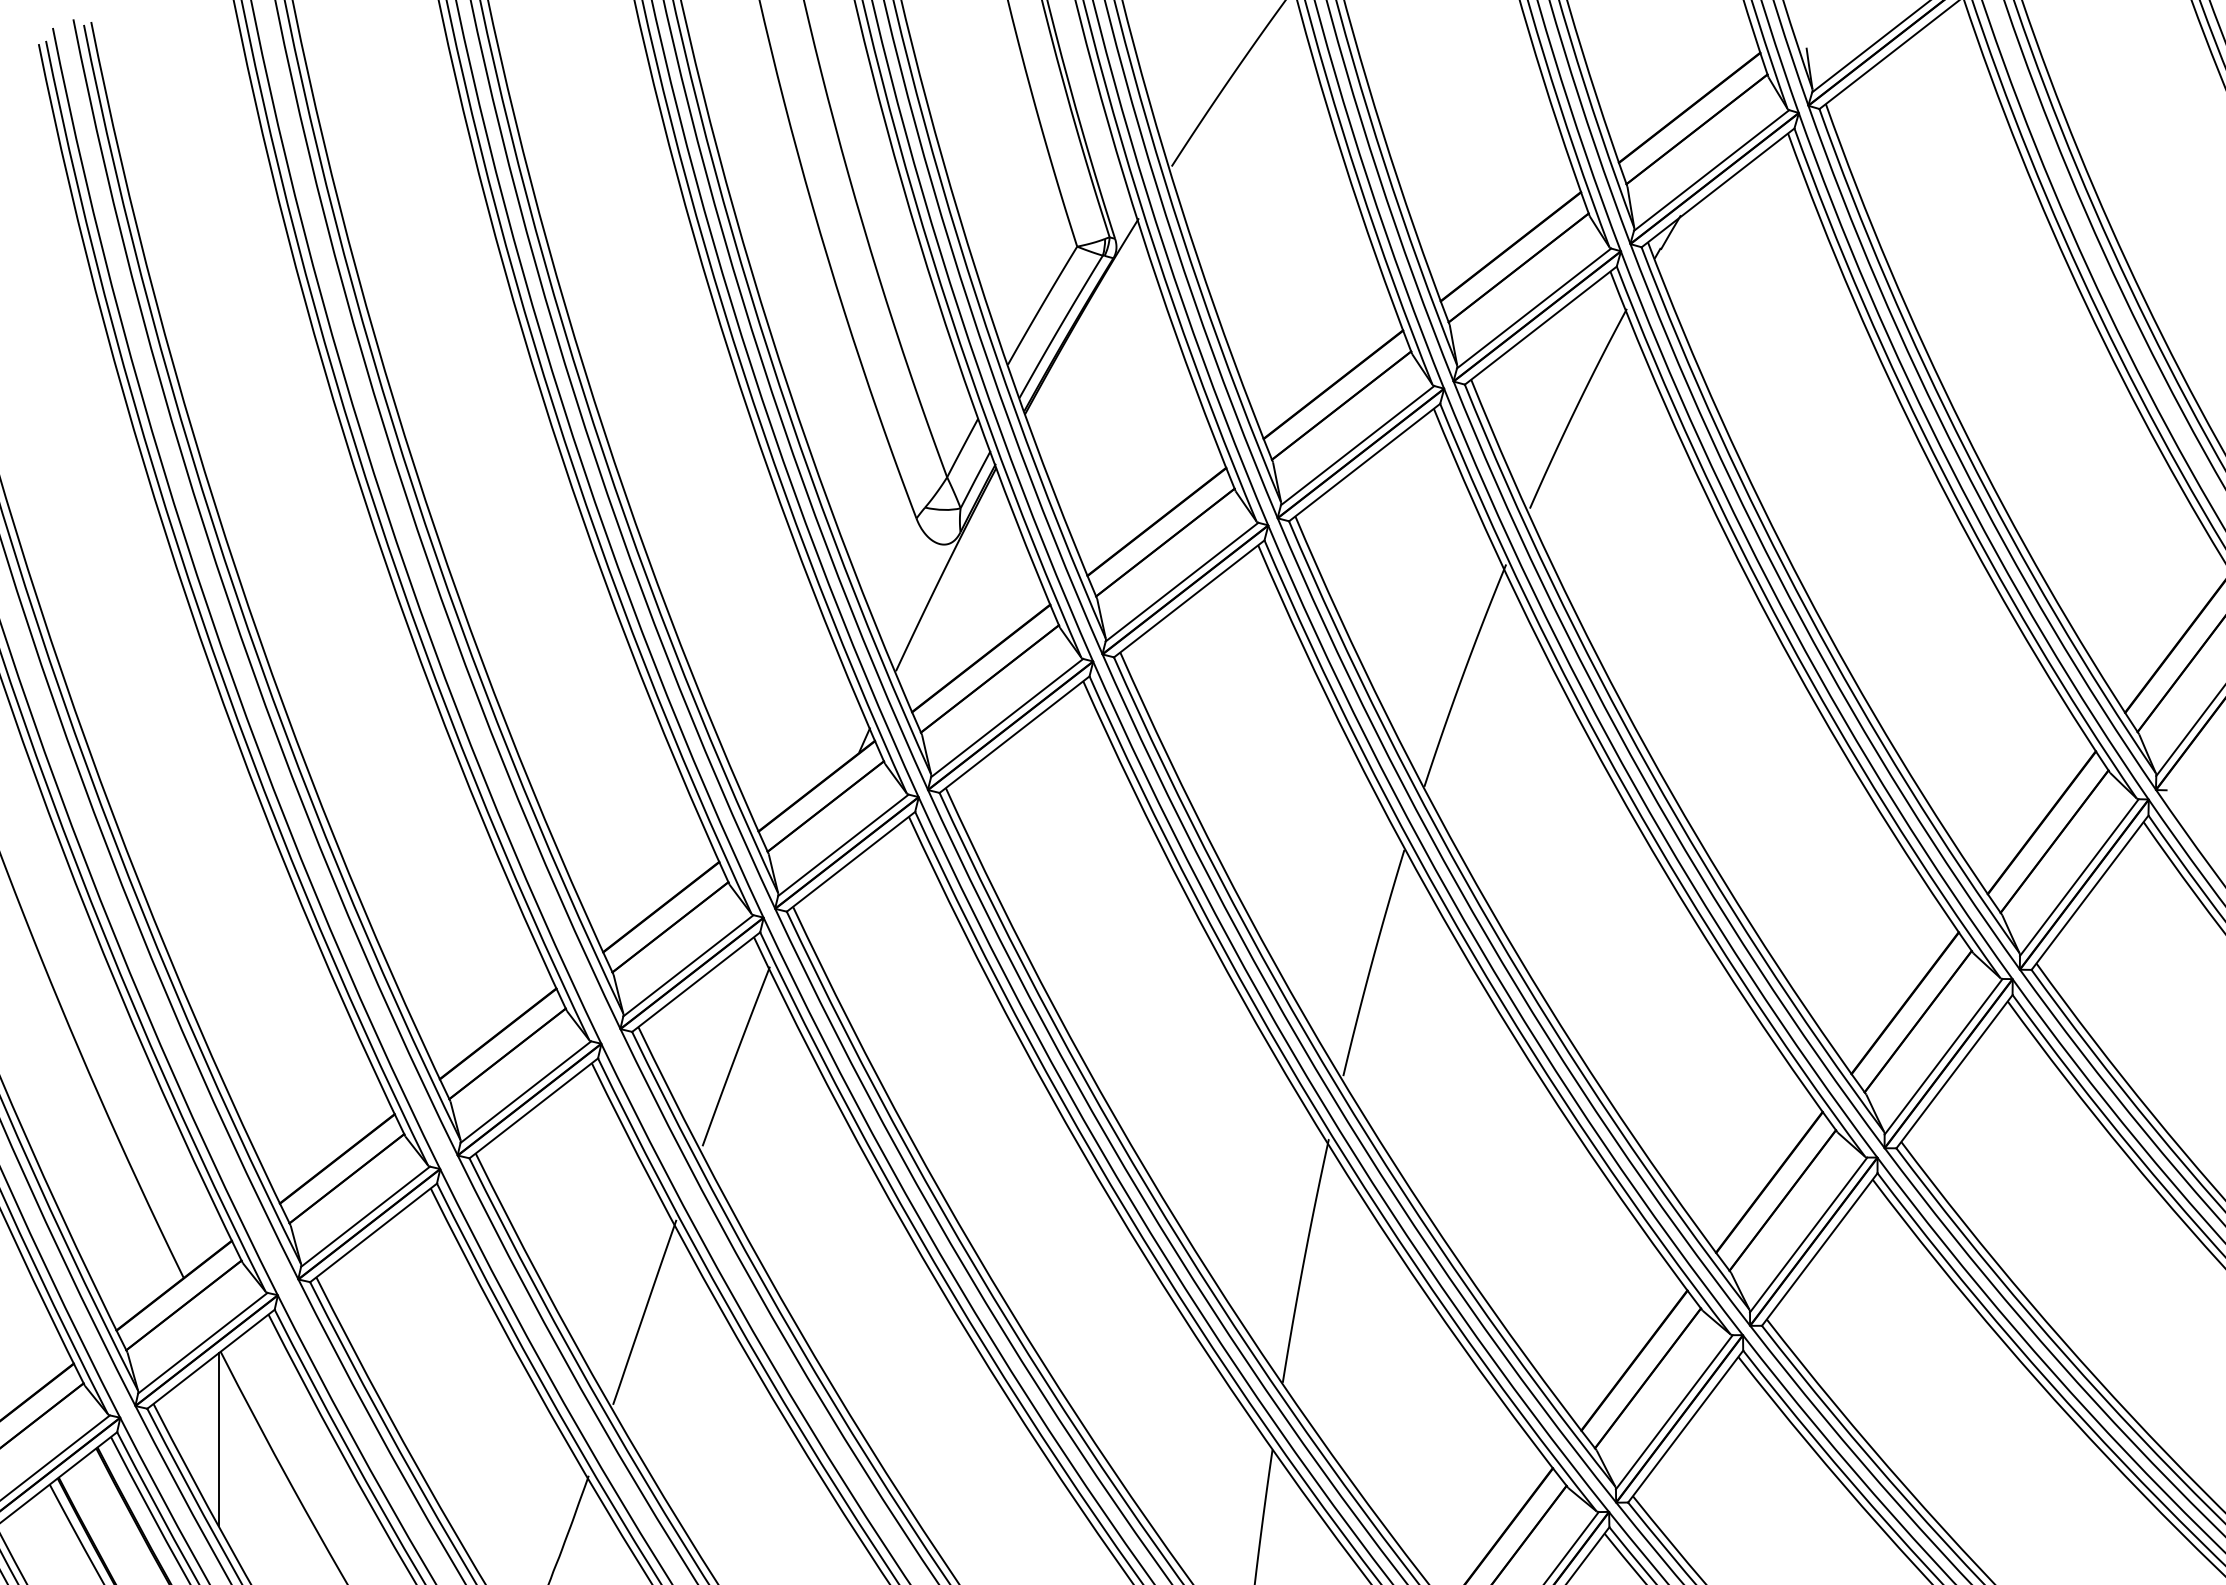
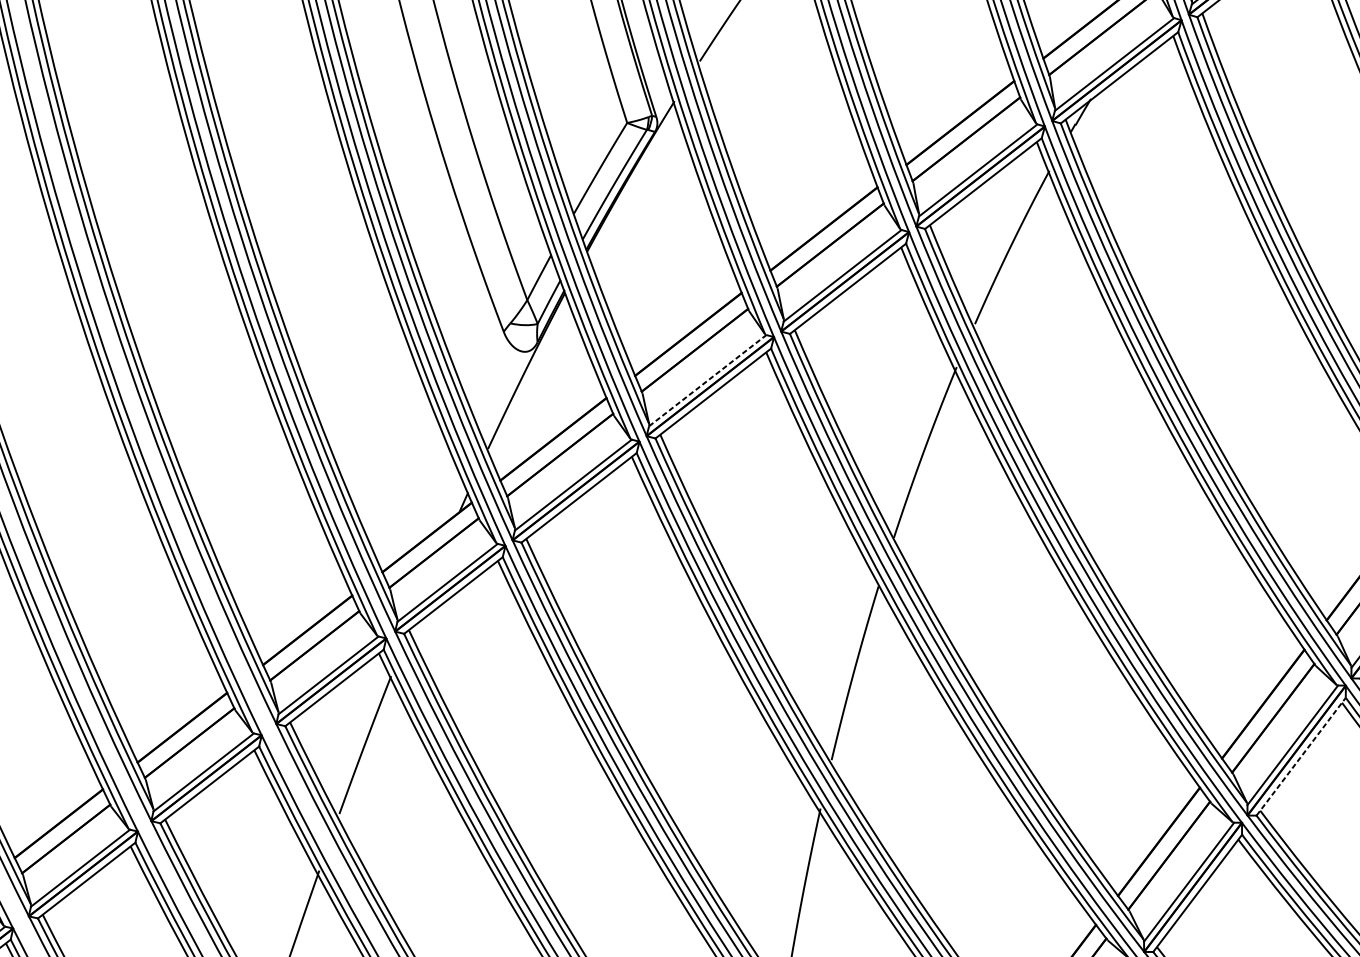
line: (1182, 582) -> (708, 380), solid -> dashed
line: (1954, 1071) -> (1301, 756), solid -> dashed

